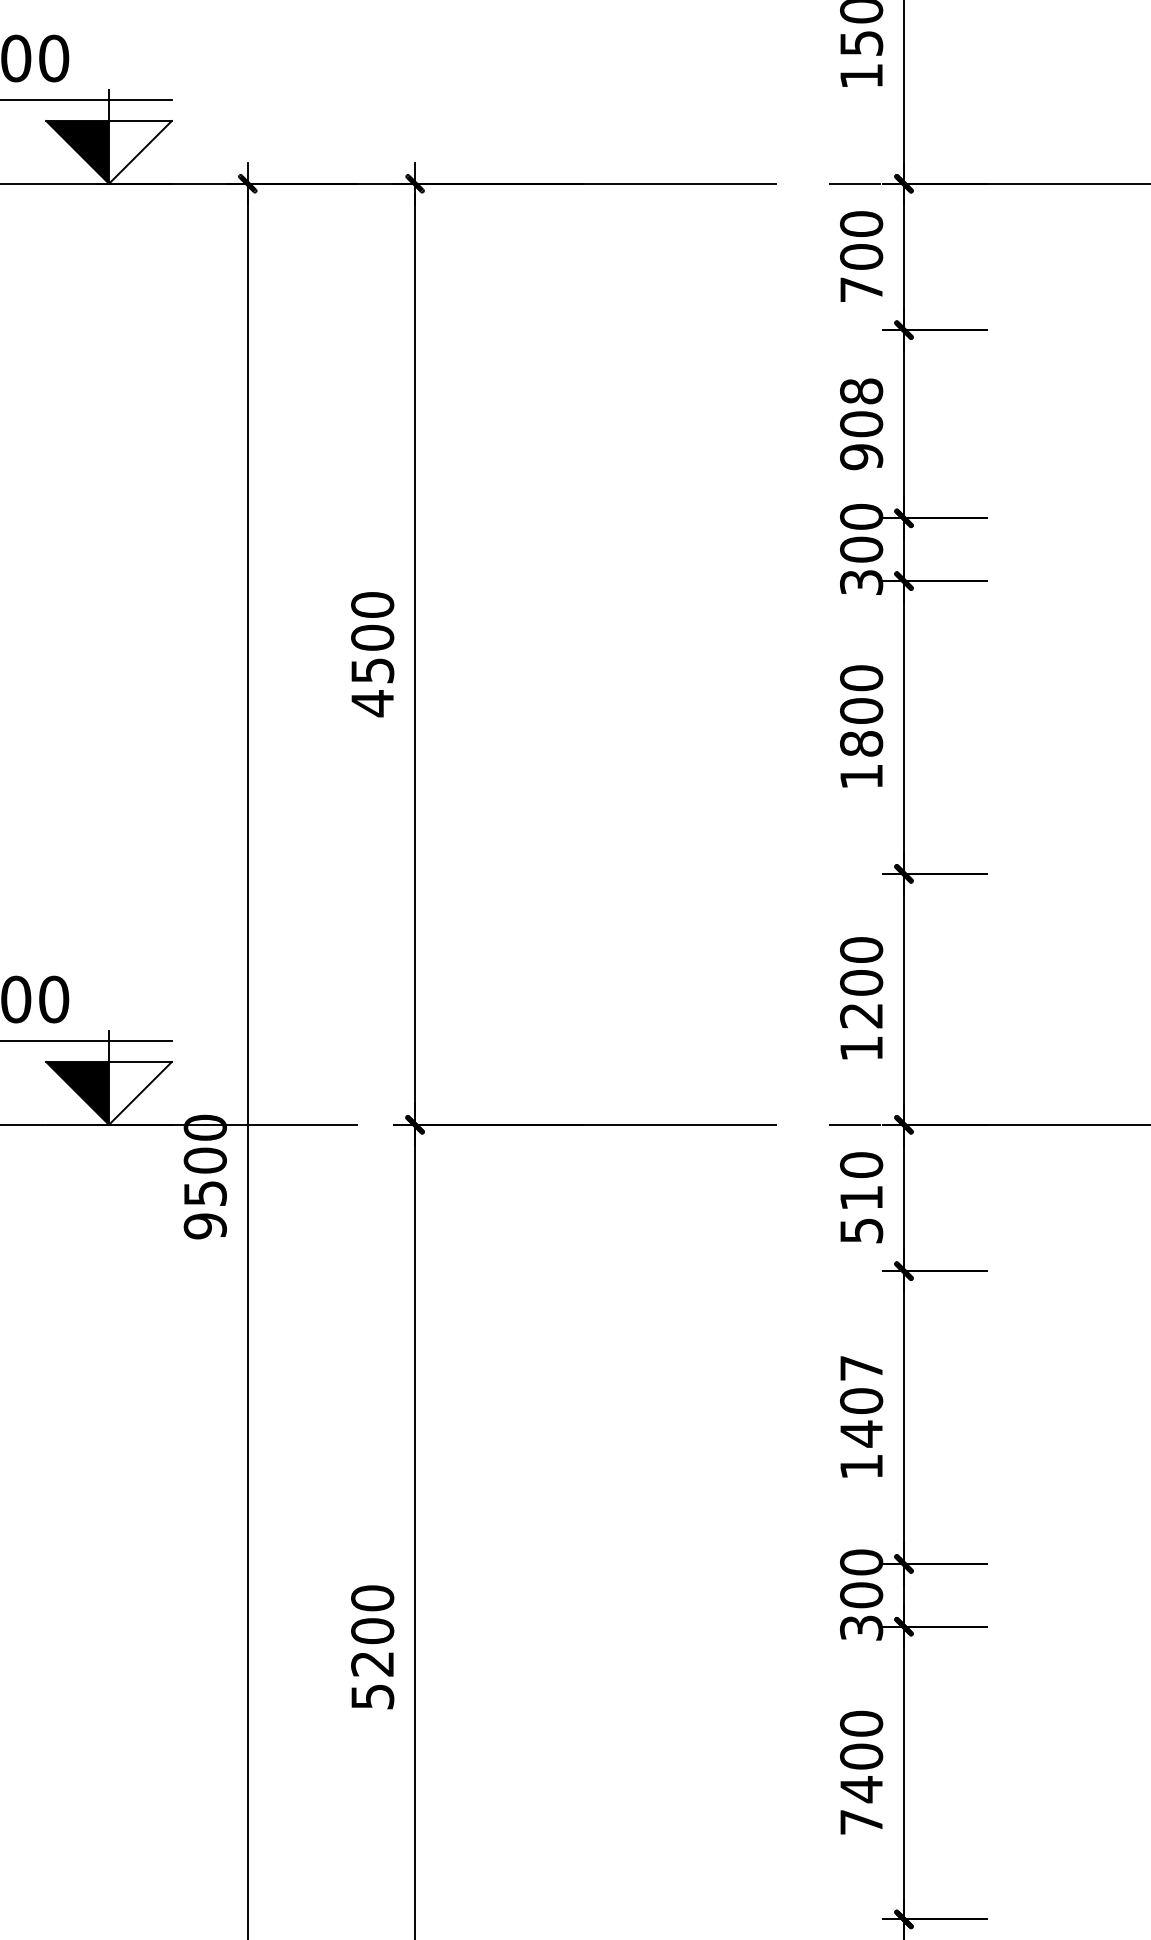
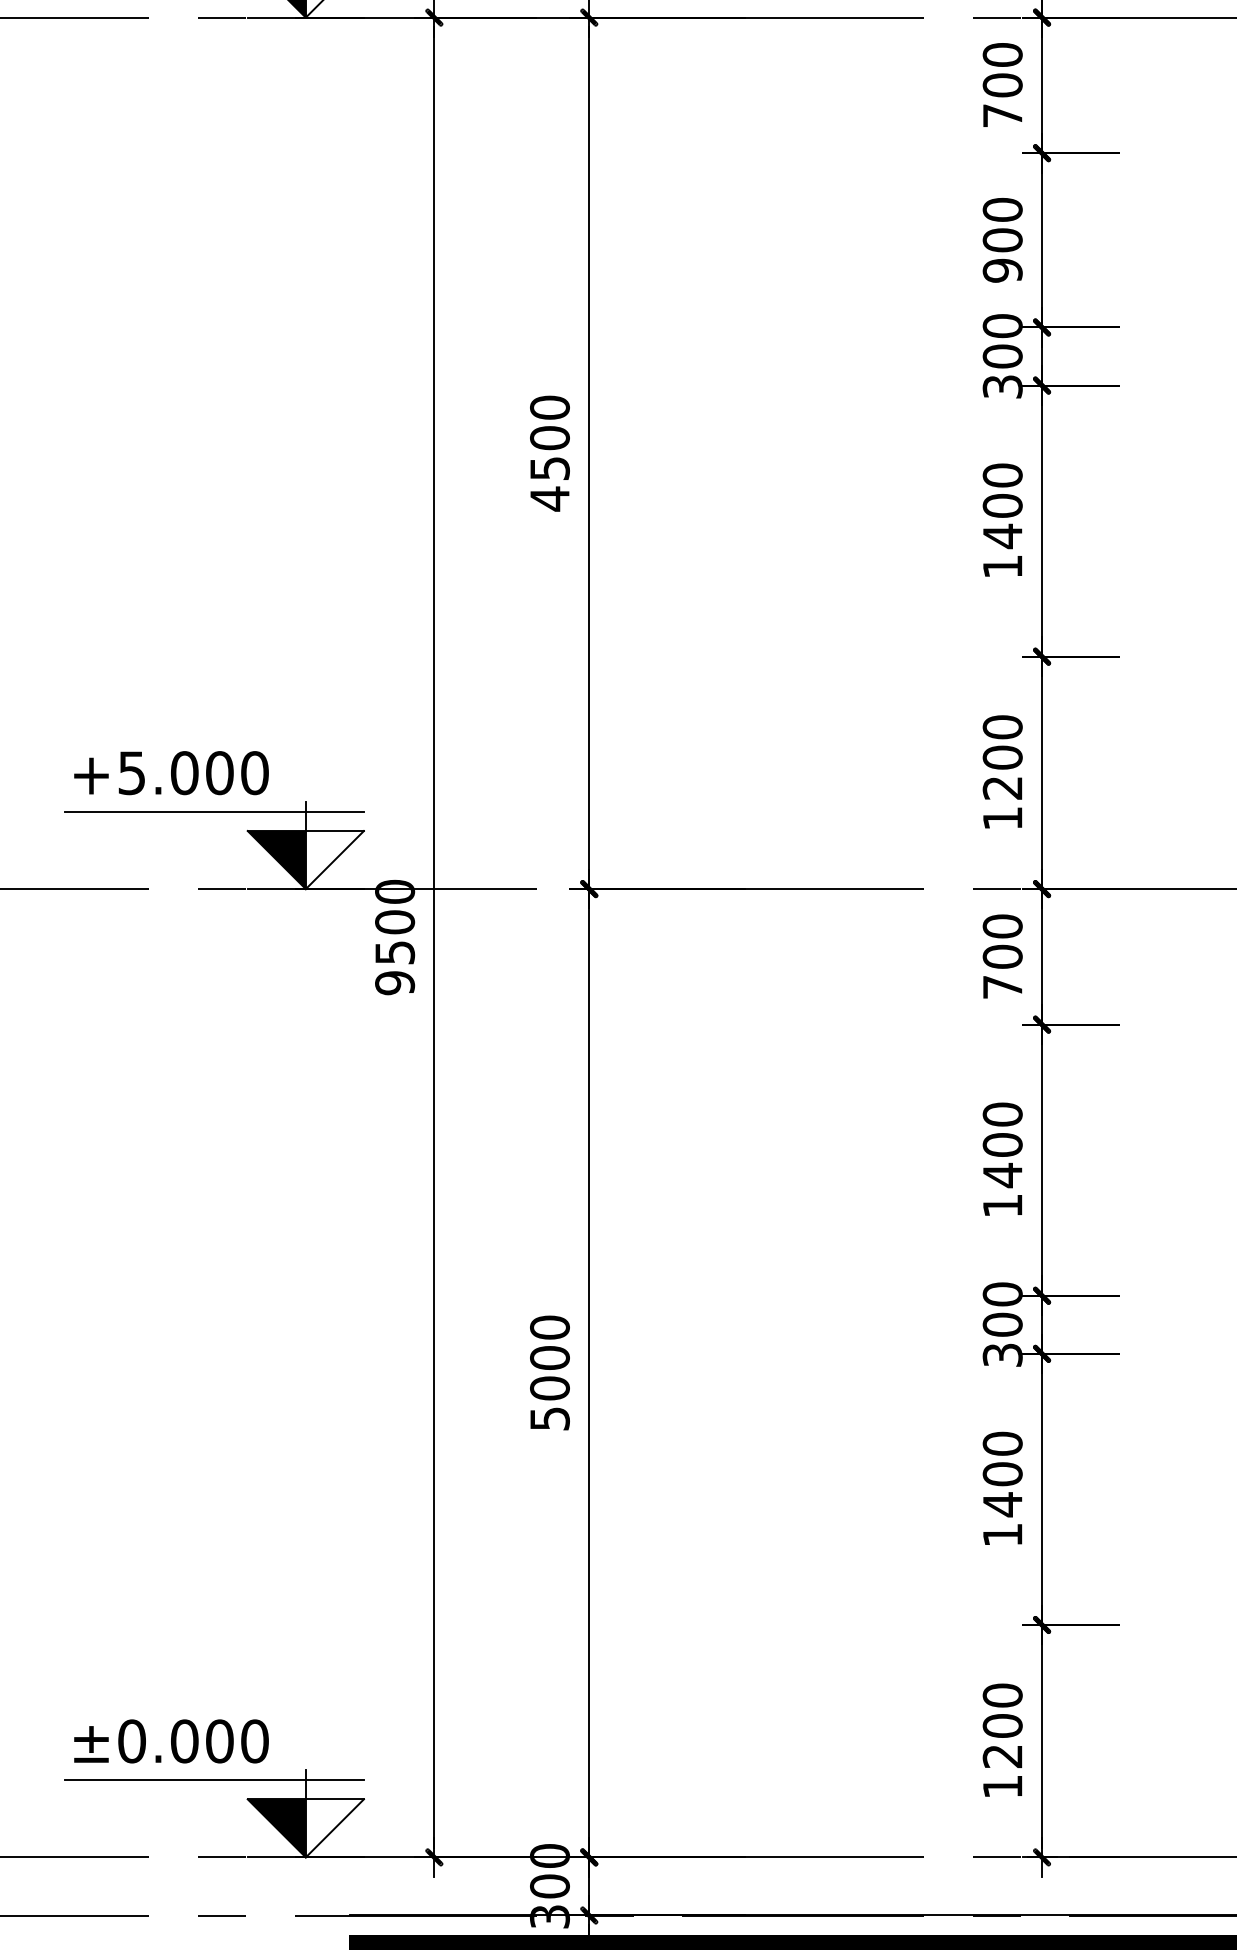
text: (861, 390) -> (1002, 209), 908 -> 900
text: (861, 744) -> (1002, 536), 1800 -> 1400
text: (861, 1213) -> (1002, 971), 510 -> 700
text: (861, 1368) -> (1002, 1114), 1407 -> 1400
text: (372, 1664) -> (549, 1388), 5200 -> 5000
text: (861, 1822) -> (1002, 1535), 7400 -> 1400

